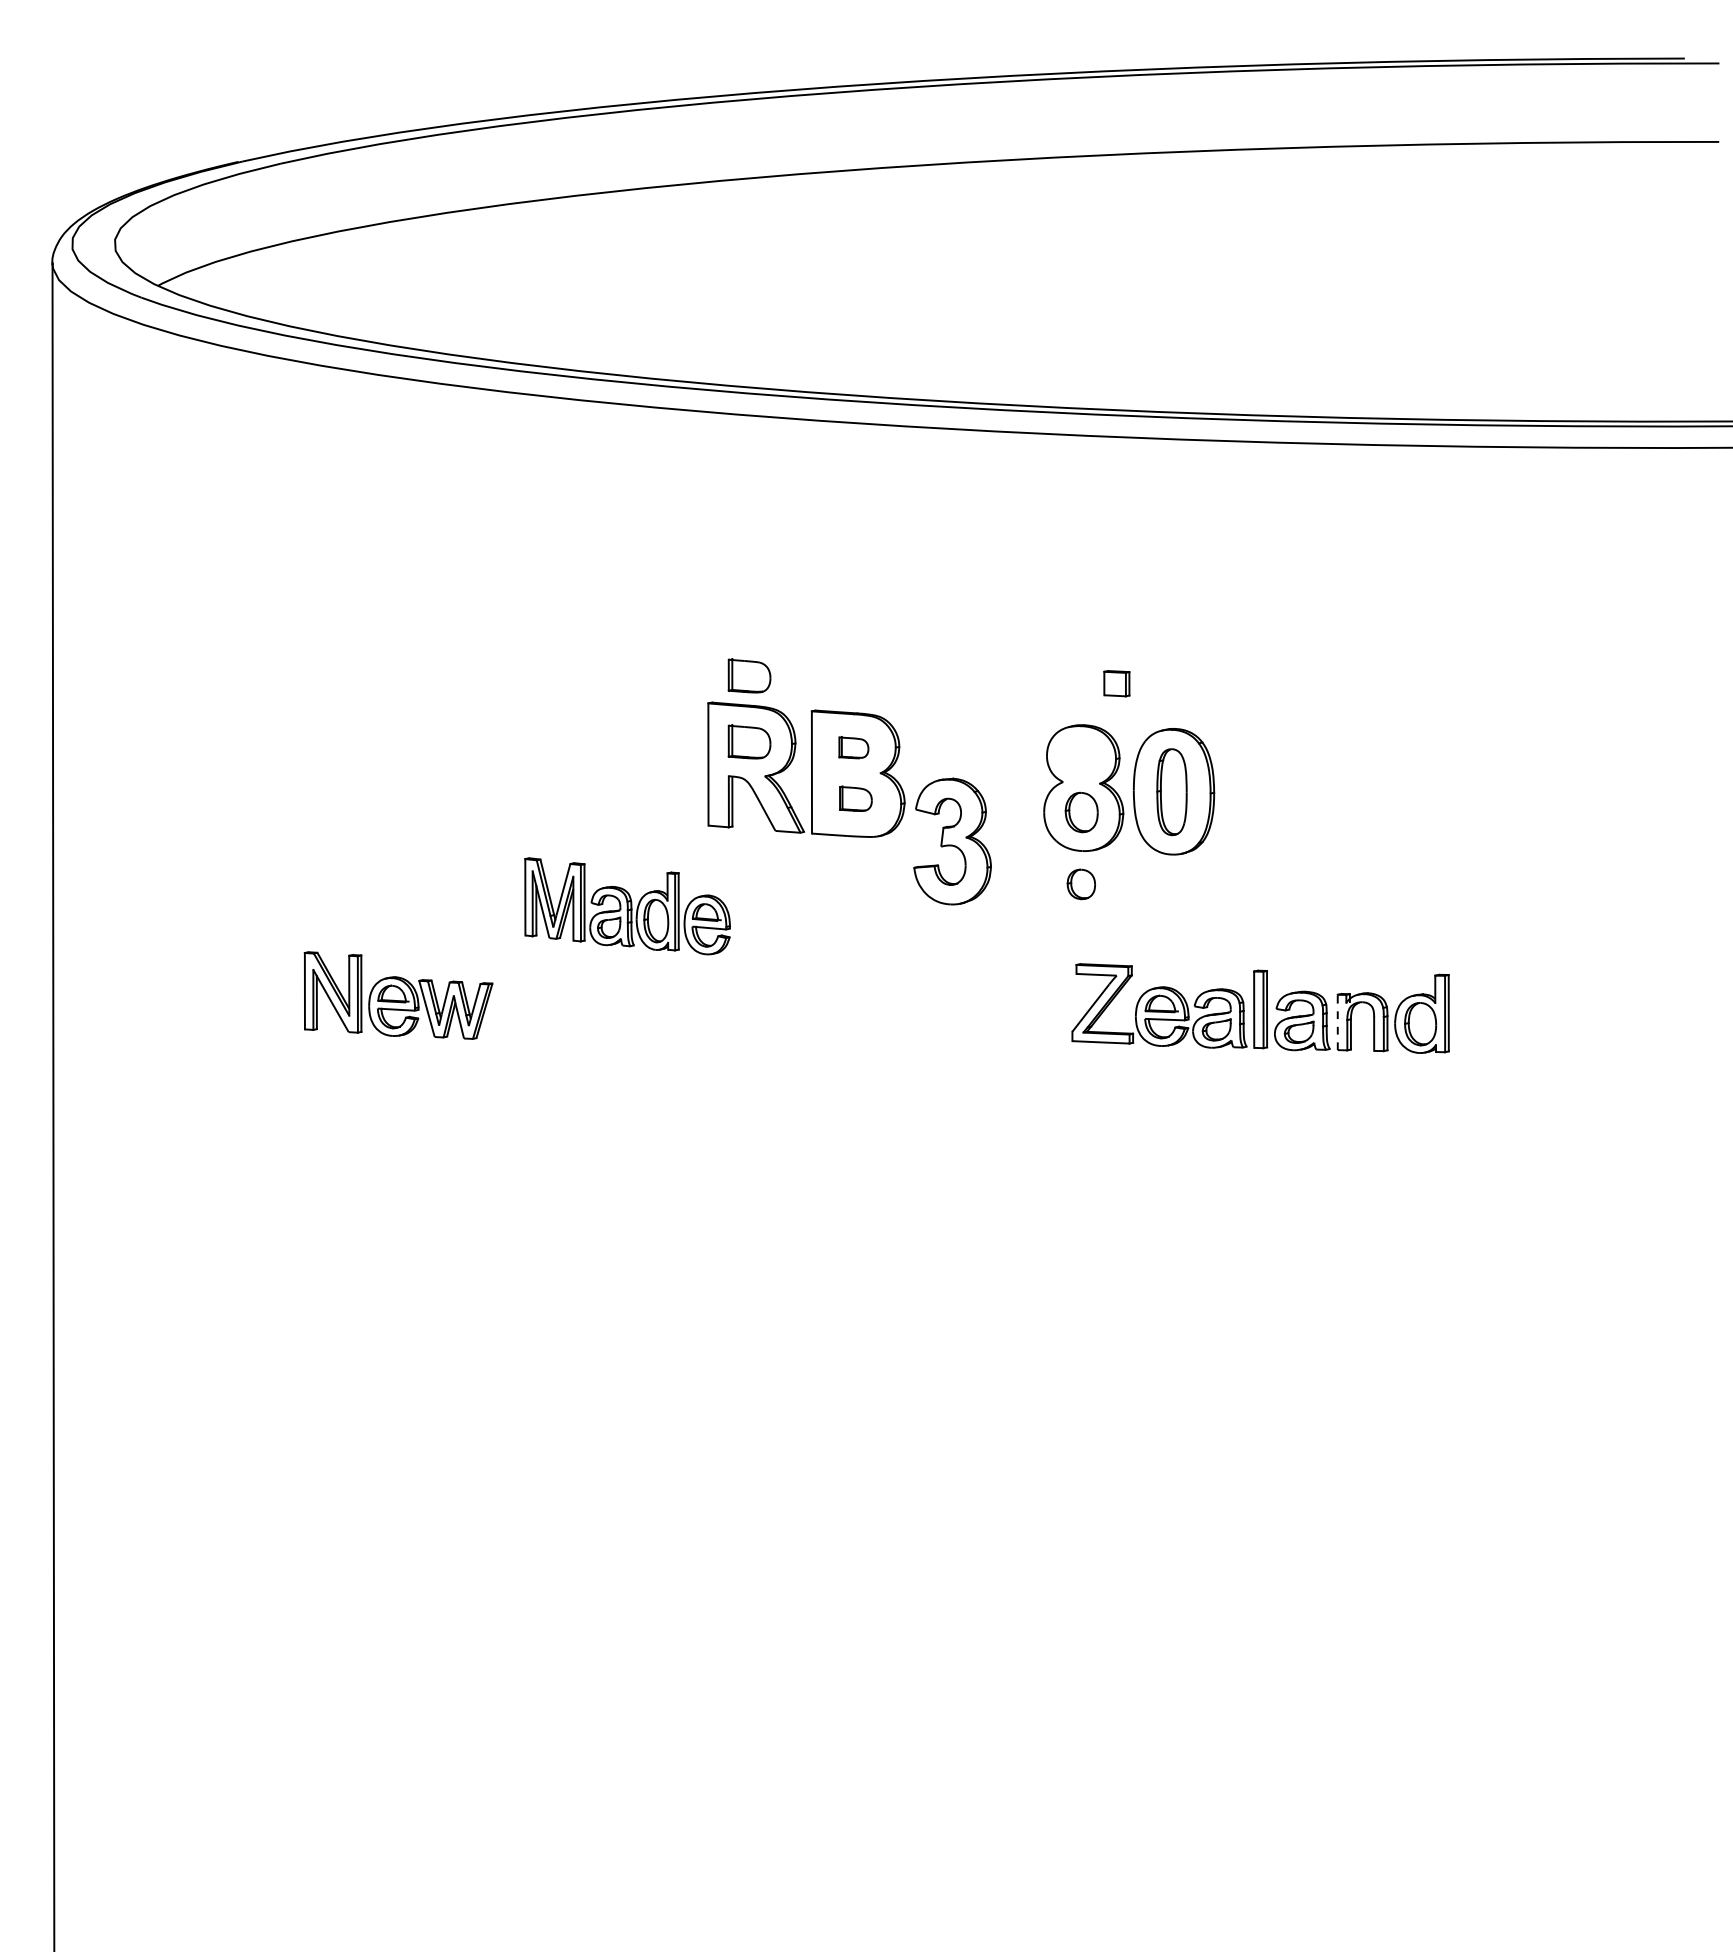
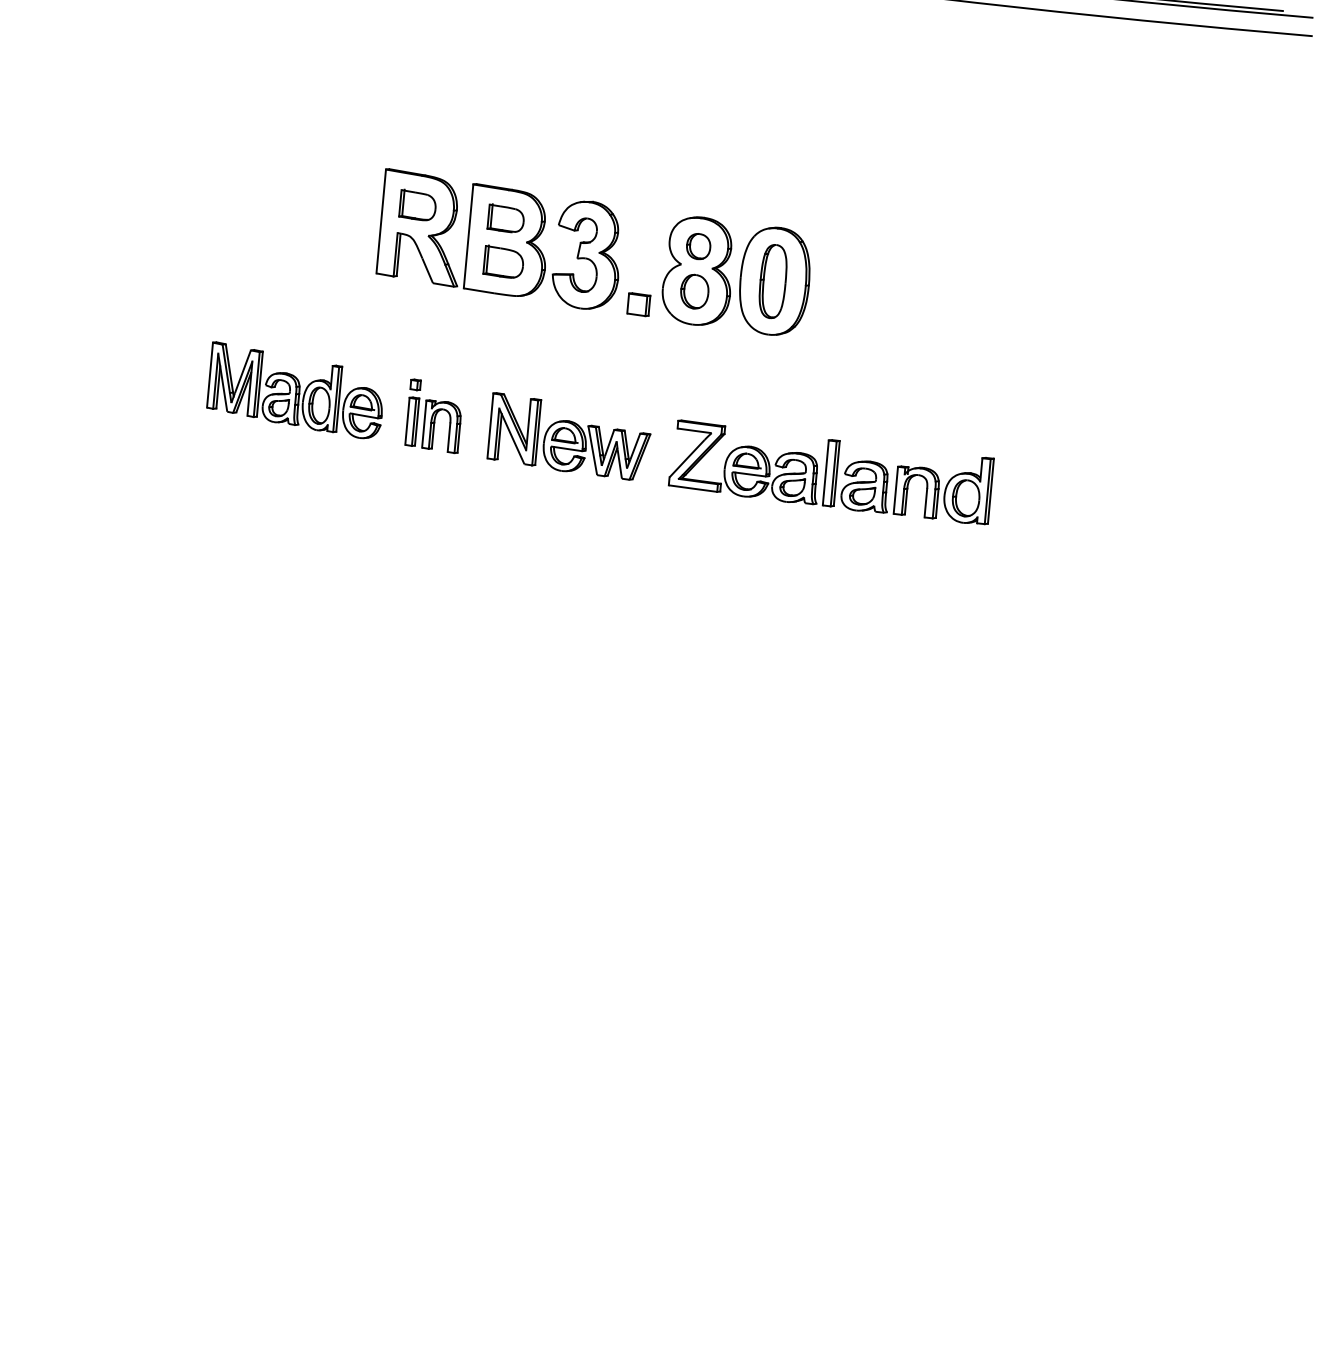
part: (749, 675) -> (423, 149), removed
part: (1116, 683) -> (638, 304), moved
part: (853, 747) -> (505, 218), size x1.43
part: (855, 798) -> (503, 261), size x1.43
part: (952, 841) -> (587, 255), moved
part: (1080, 884) -> (697, 246), moved
part: (627, 906) -> (296, 391), moved
part: (791, 985) -> (434, 415), added
part: (398, 995) -> (569, 436), moved
line: (1337, 1022) -> (895, 490), dashed -> solid

